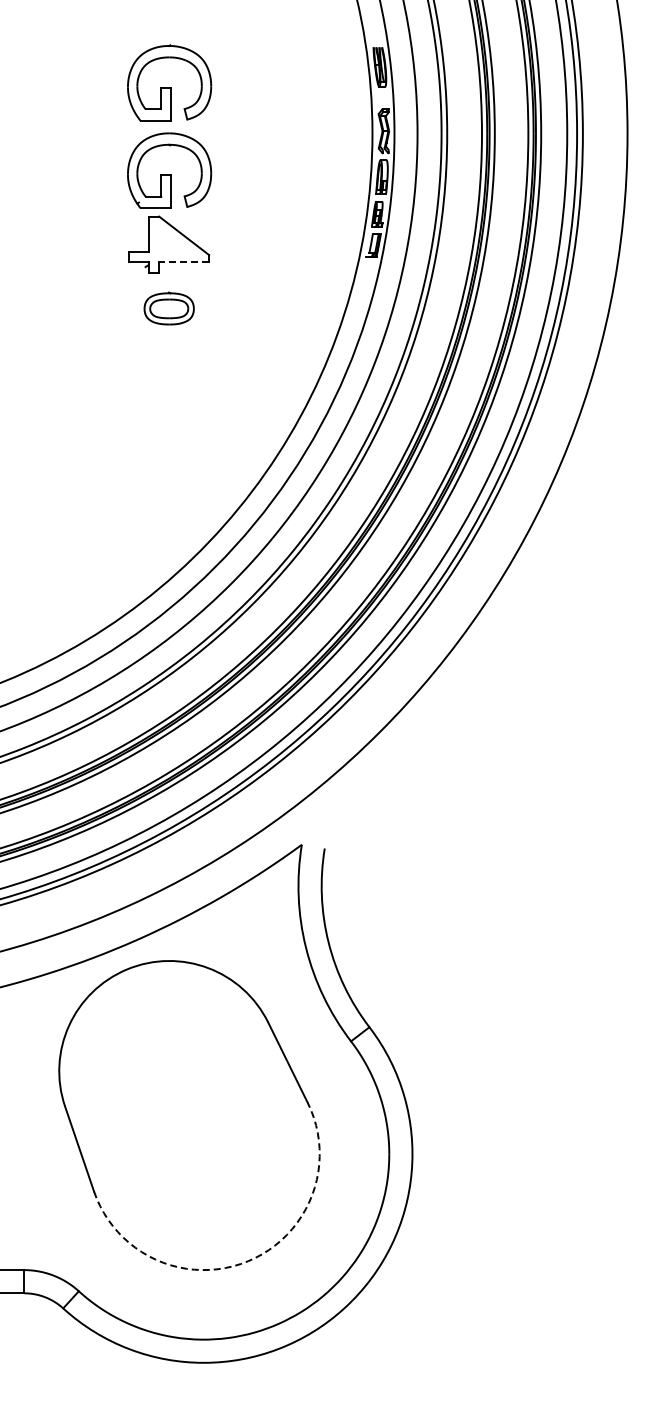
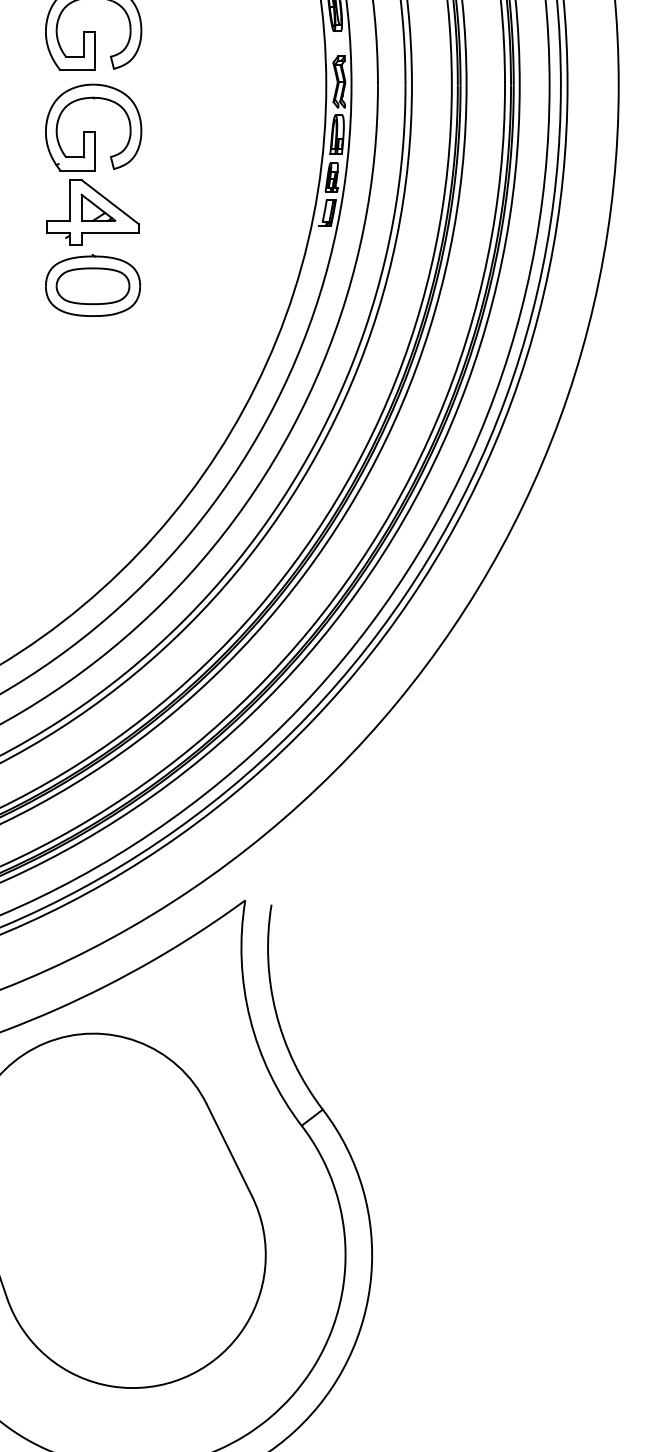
part: (173, 240) -> (98, 207), added
line: (184, 262) -> (110, 232), dashed -> solid
part: (169, 308) -> (93, 285), size x1.67
arc: (248, 1261) -> (184, 1378), dashed -> solid

